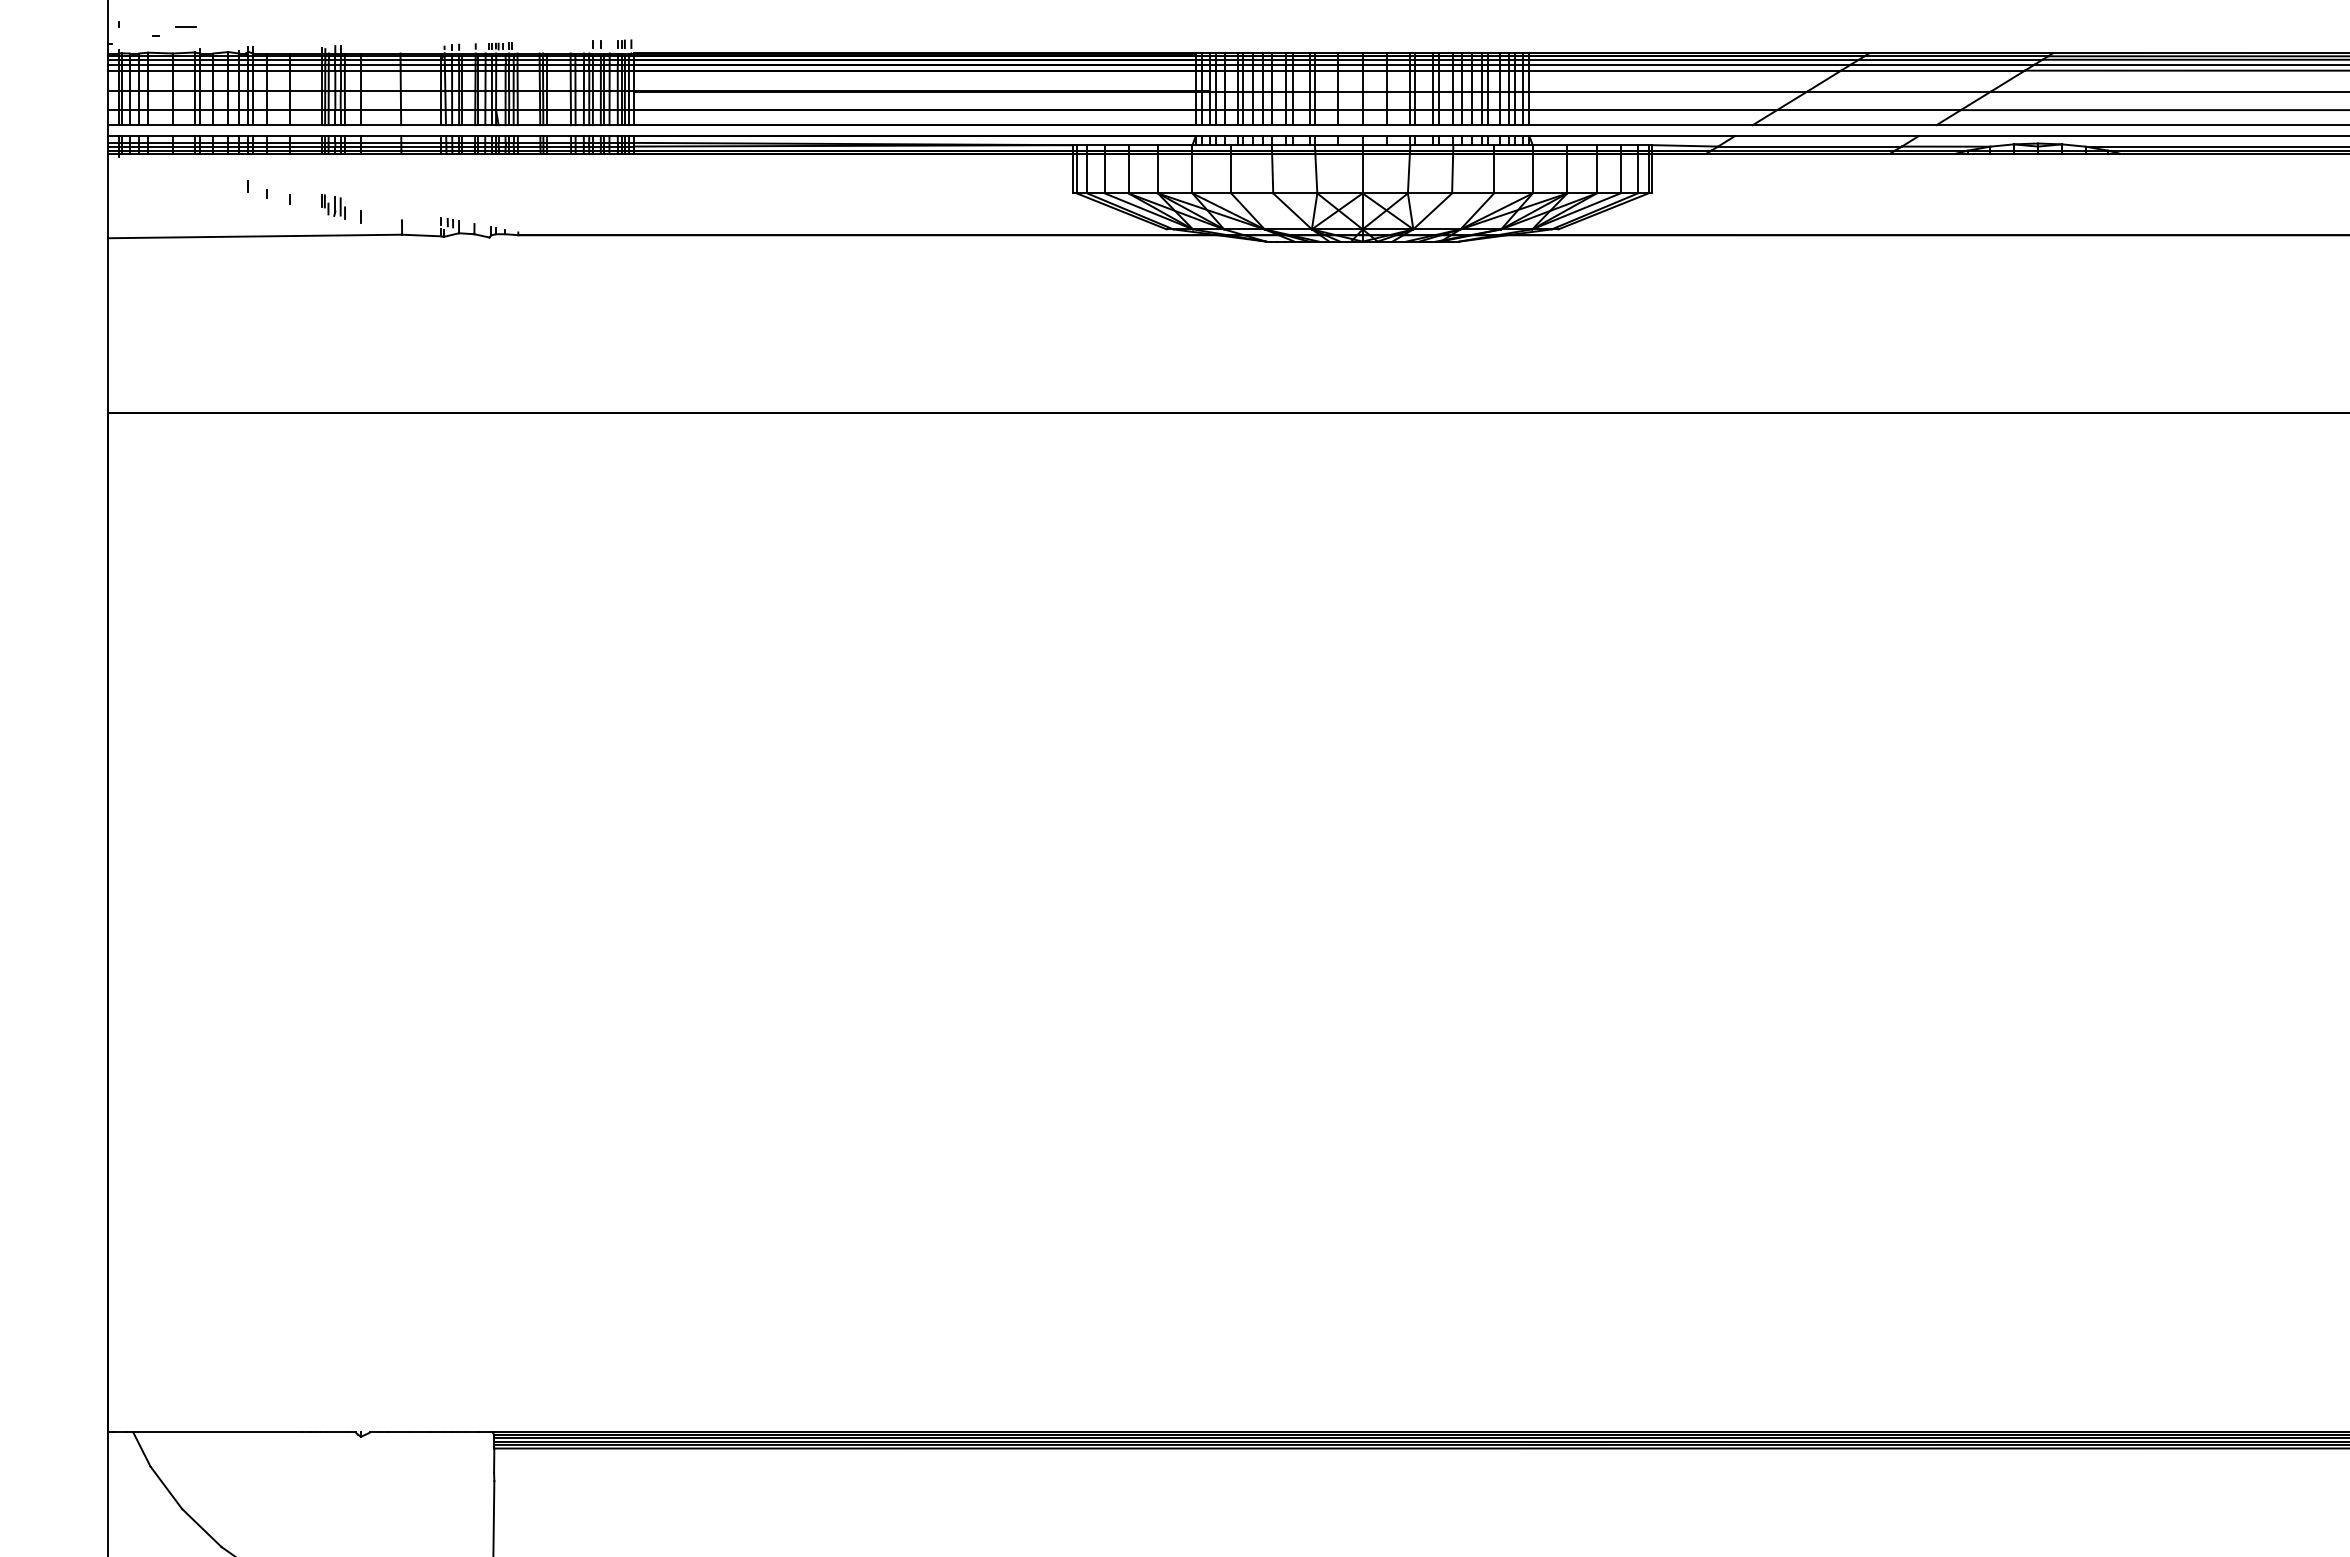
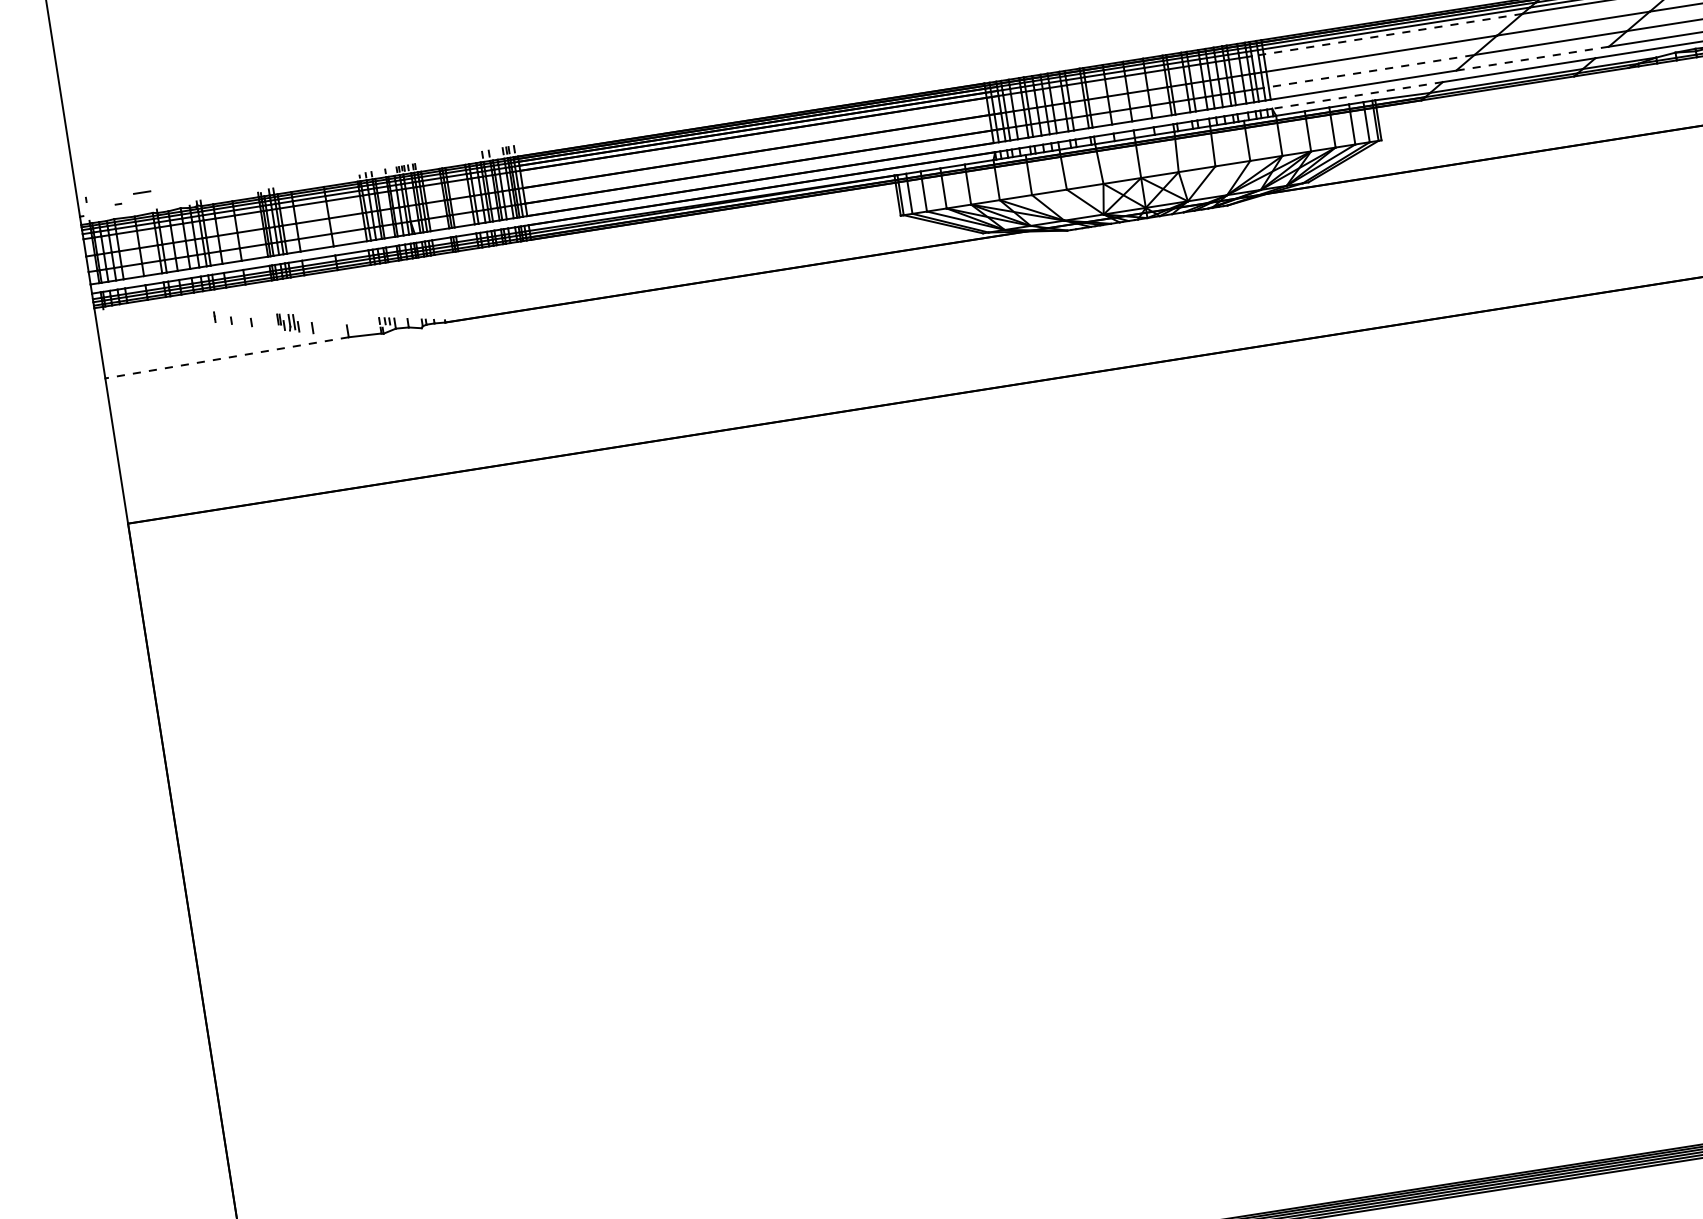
line: (1677, 70) -> (1386, 35), solid -> dashed
line: (1646, 110) -> (1366, 72), solid -> dashed
line: (1844, 125) -> (1532, 58), solid -> dashed
line: (1632, 136) -> (1357, 95), solid -> dashed
line: (255, 236) -> (227, 357), solid -> dashed

